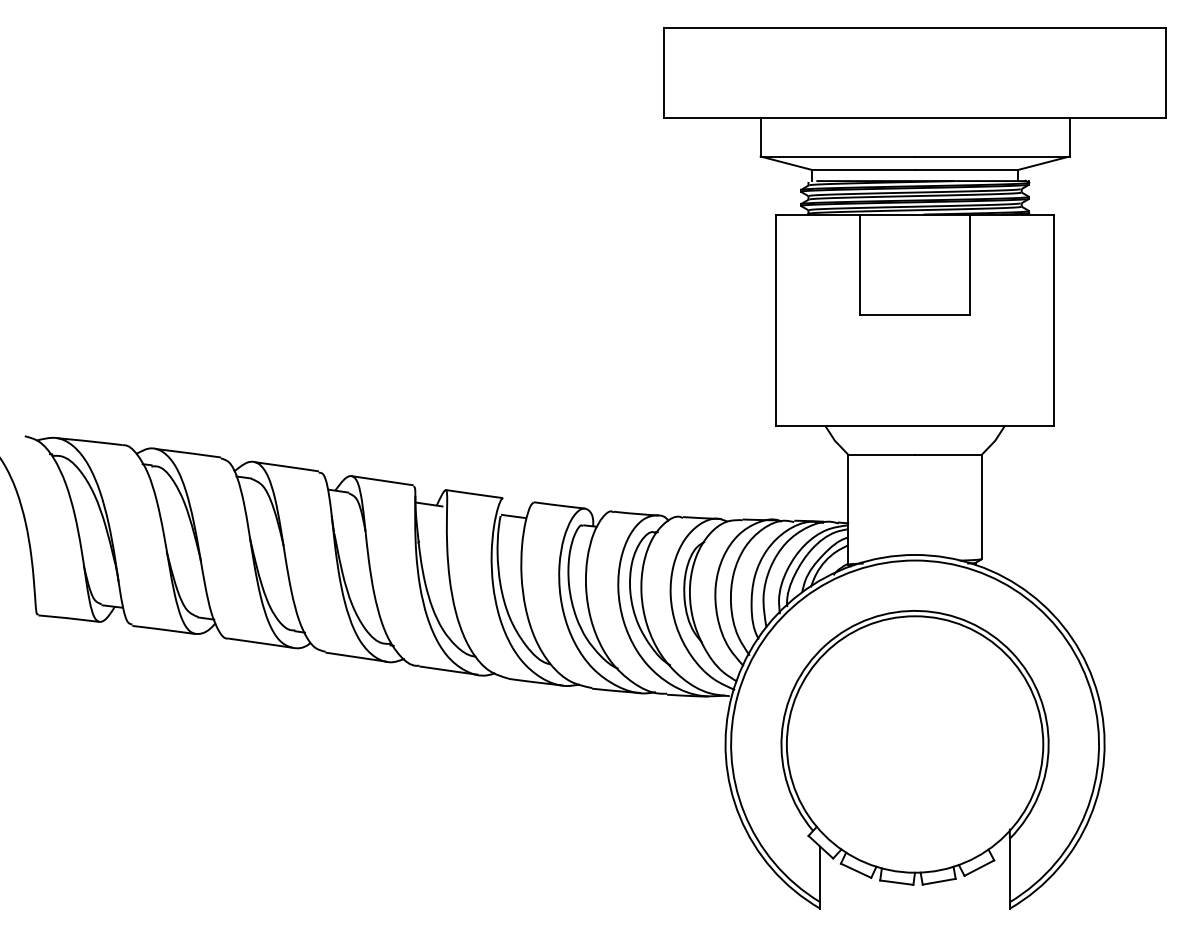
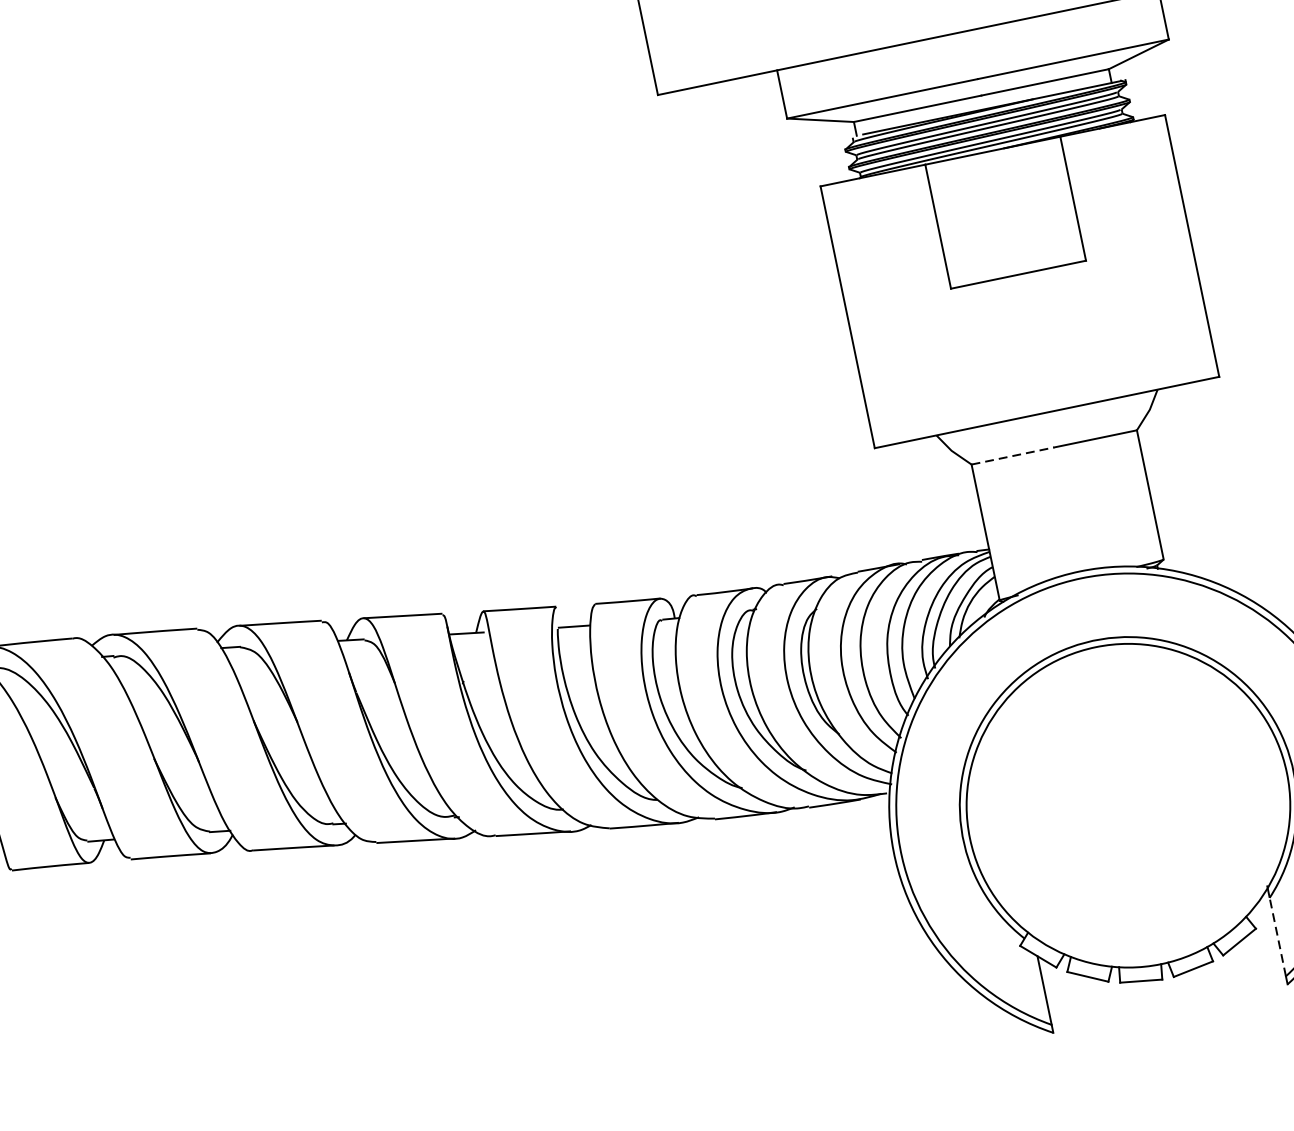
line: (882, 454) -> (1013, 455), solid -> dashed
line: (1009, 870) -> (1277, 937), solid -> dashed

